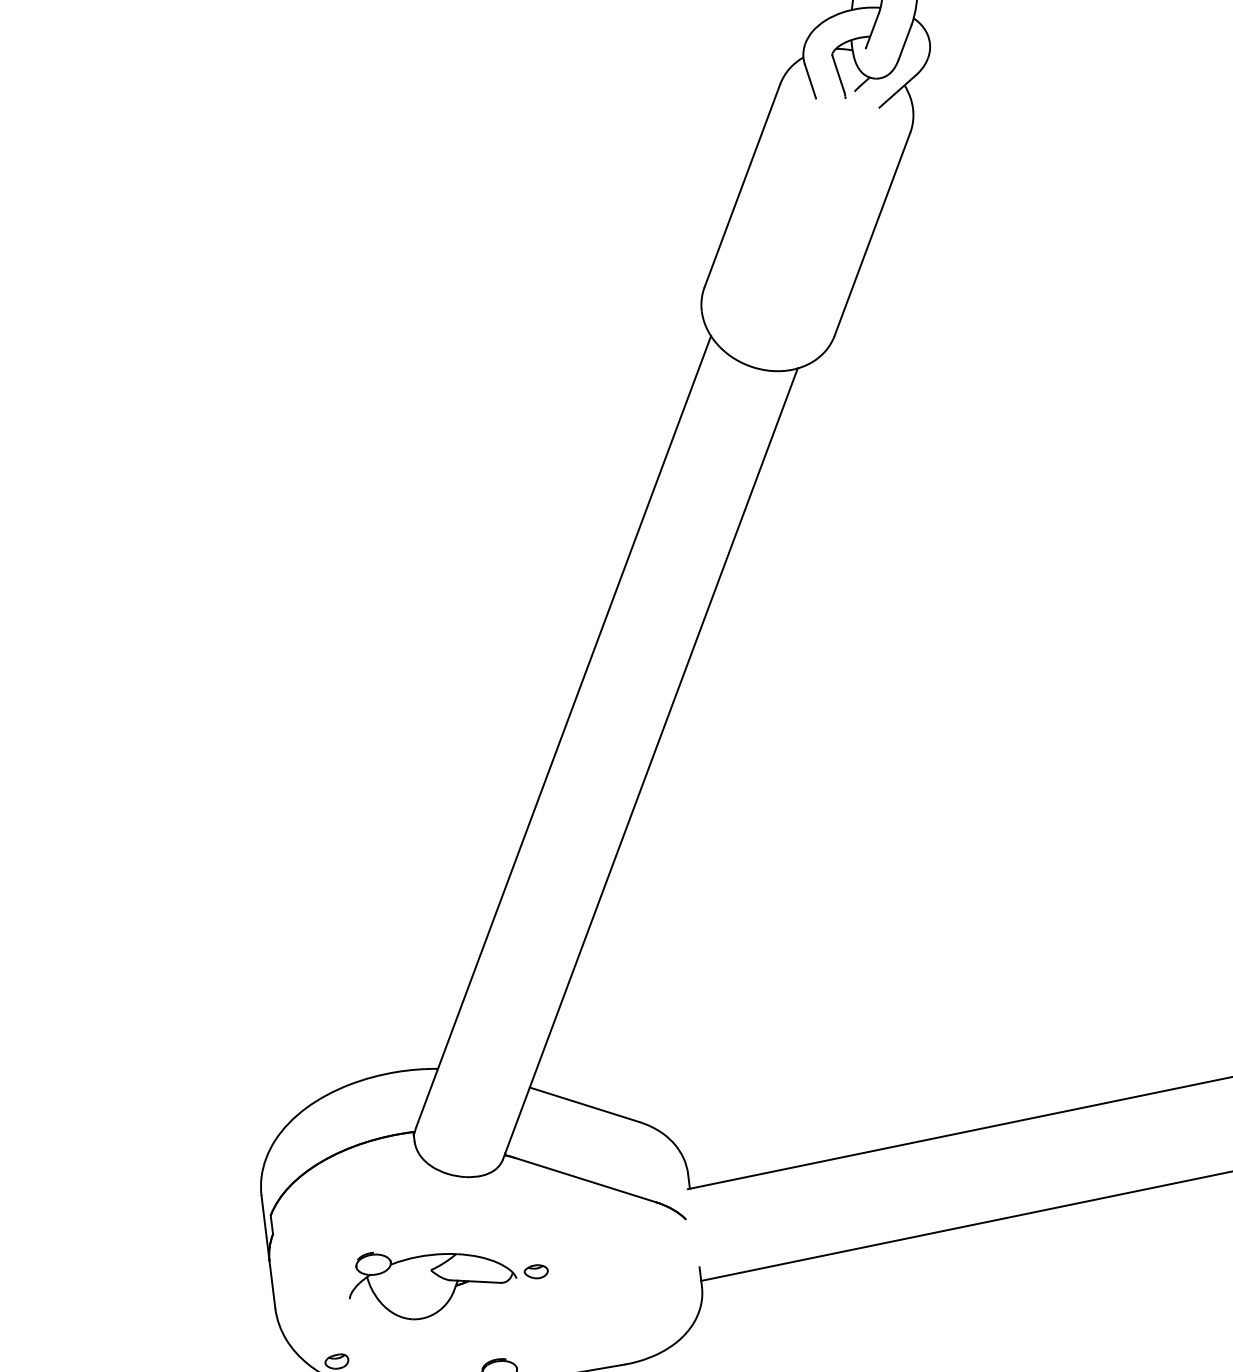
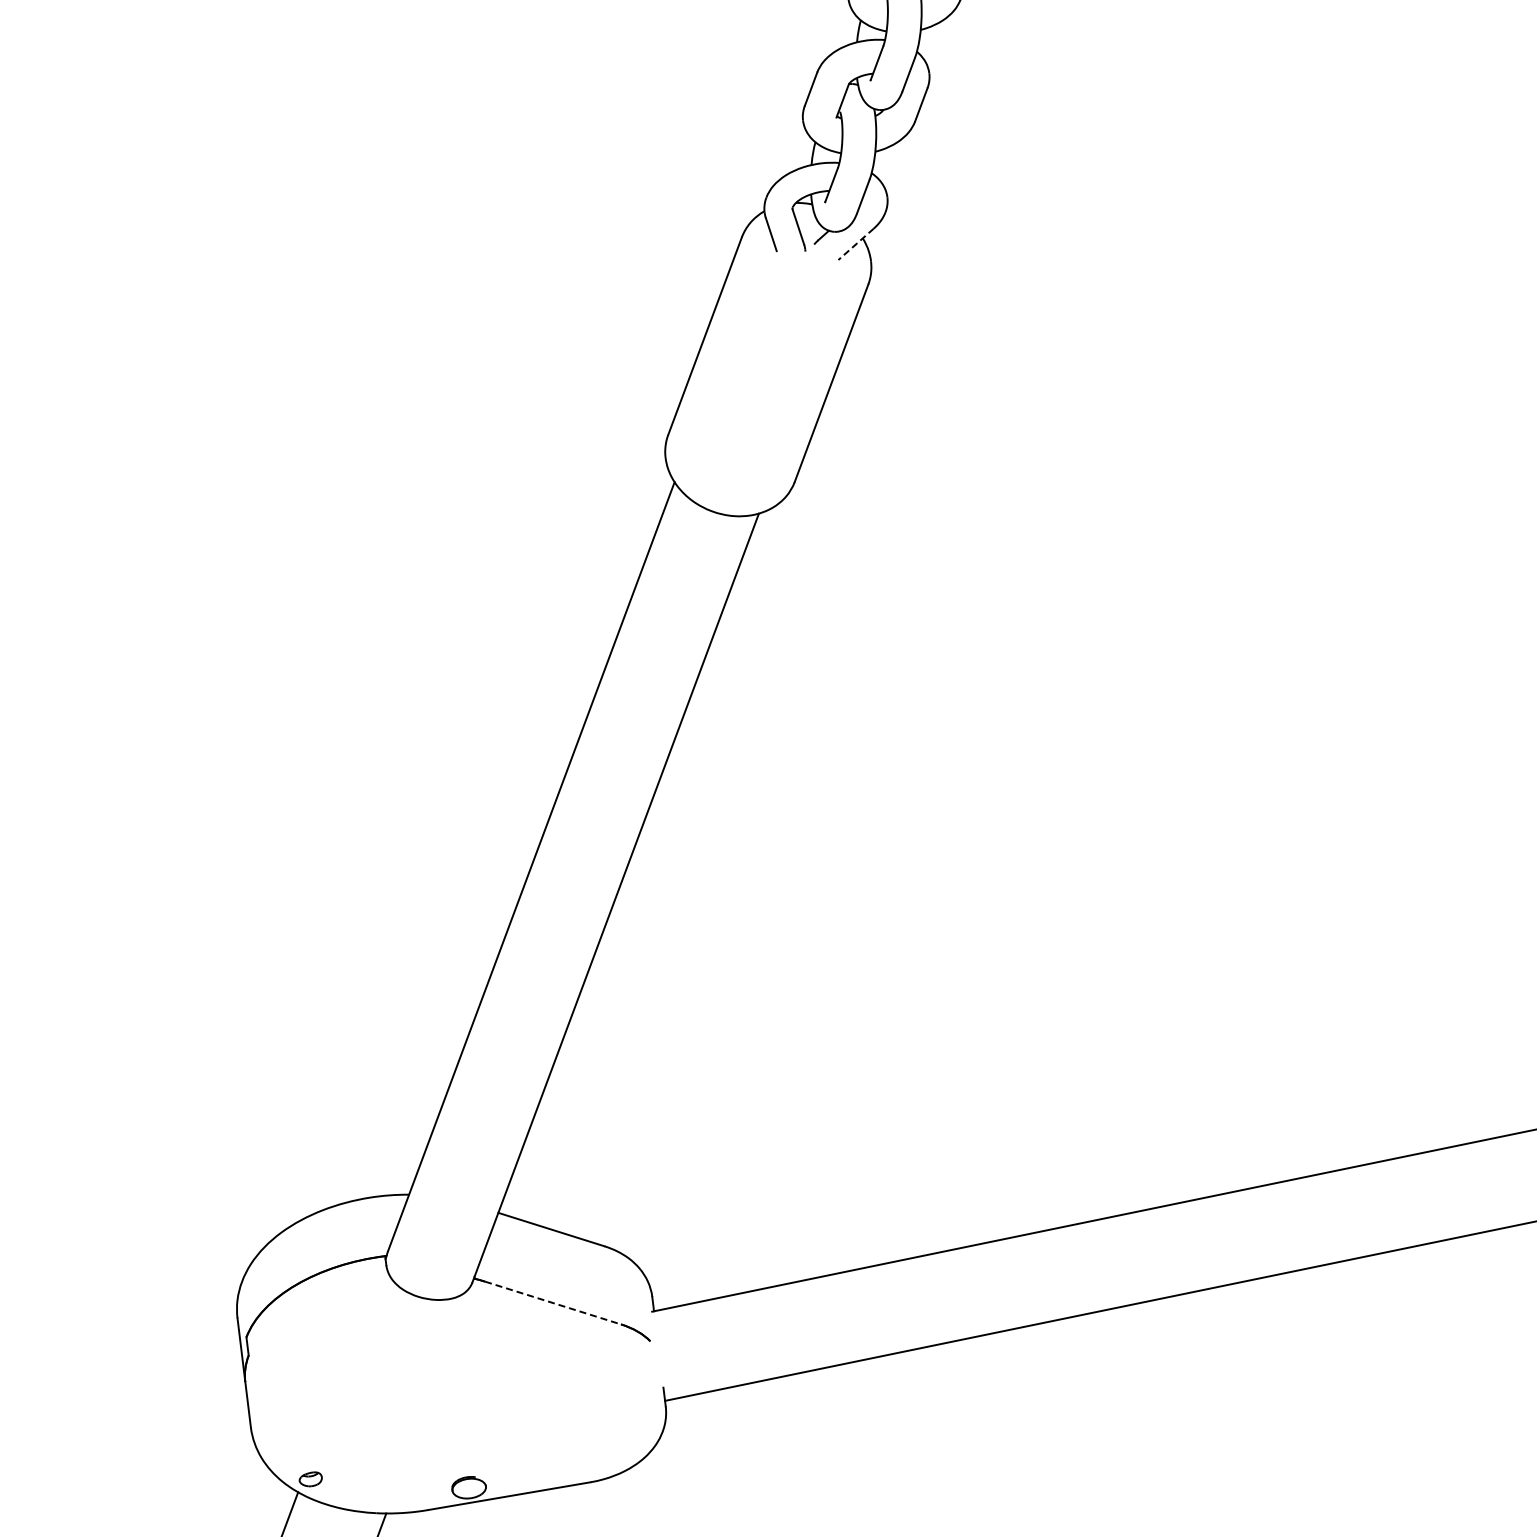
line: (898, 91) -> (856, 244), solid -> dashed
line: (586, 1180) -> (553, 1303), solid -> dashed
part: (448, 1285) -> (419, 1405), removed

